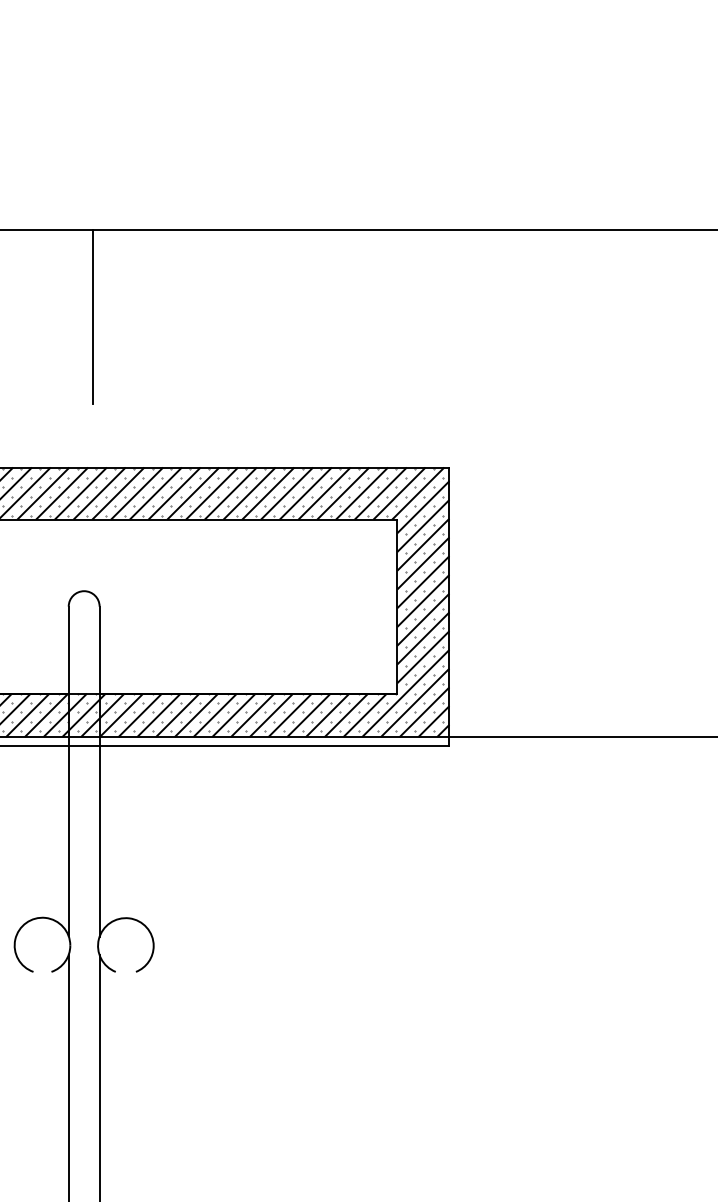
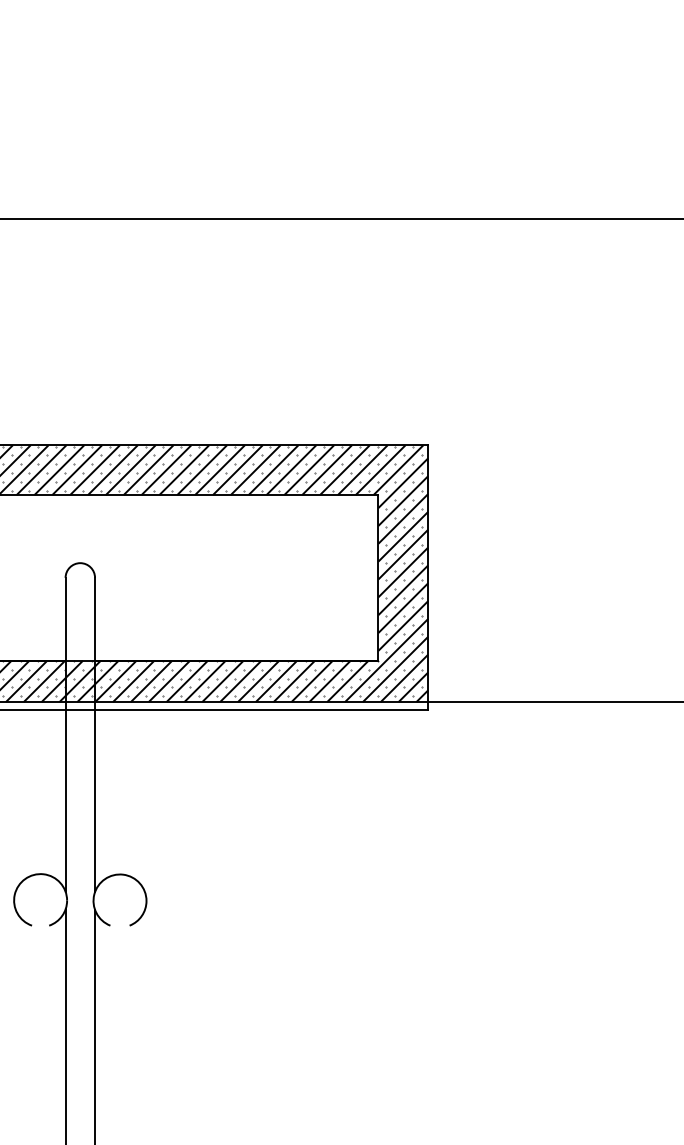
line: (92, 316) -> (88, 301), removed

